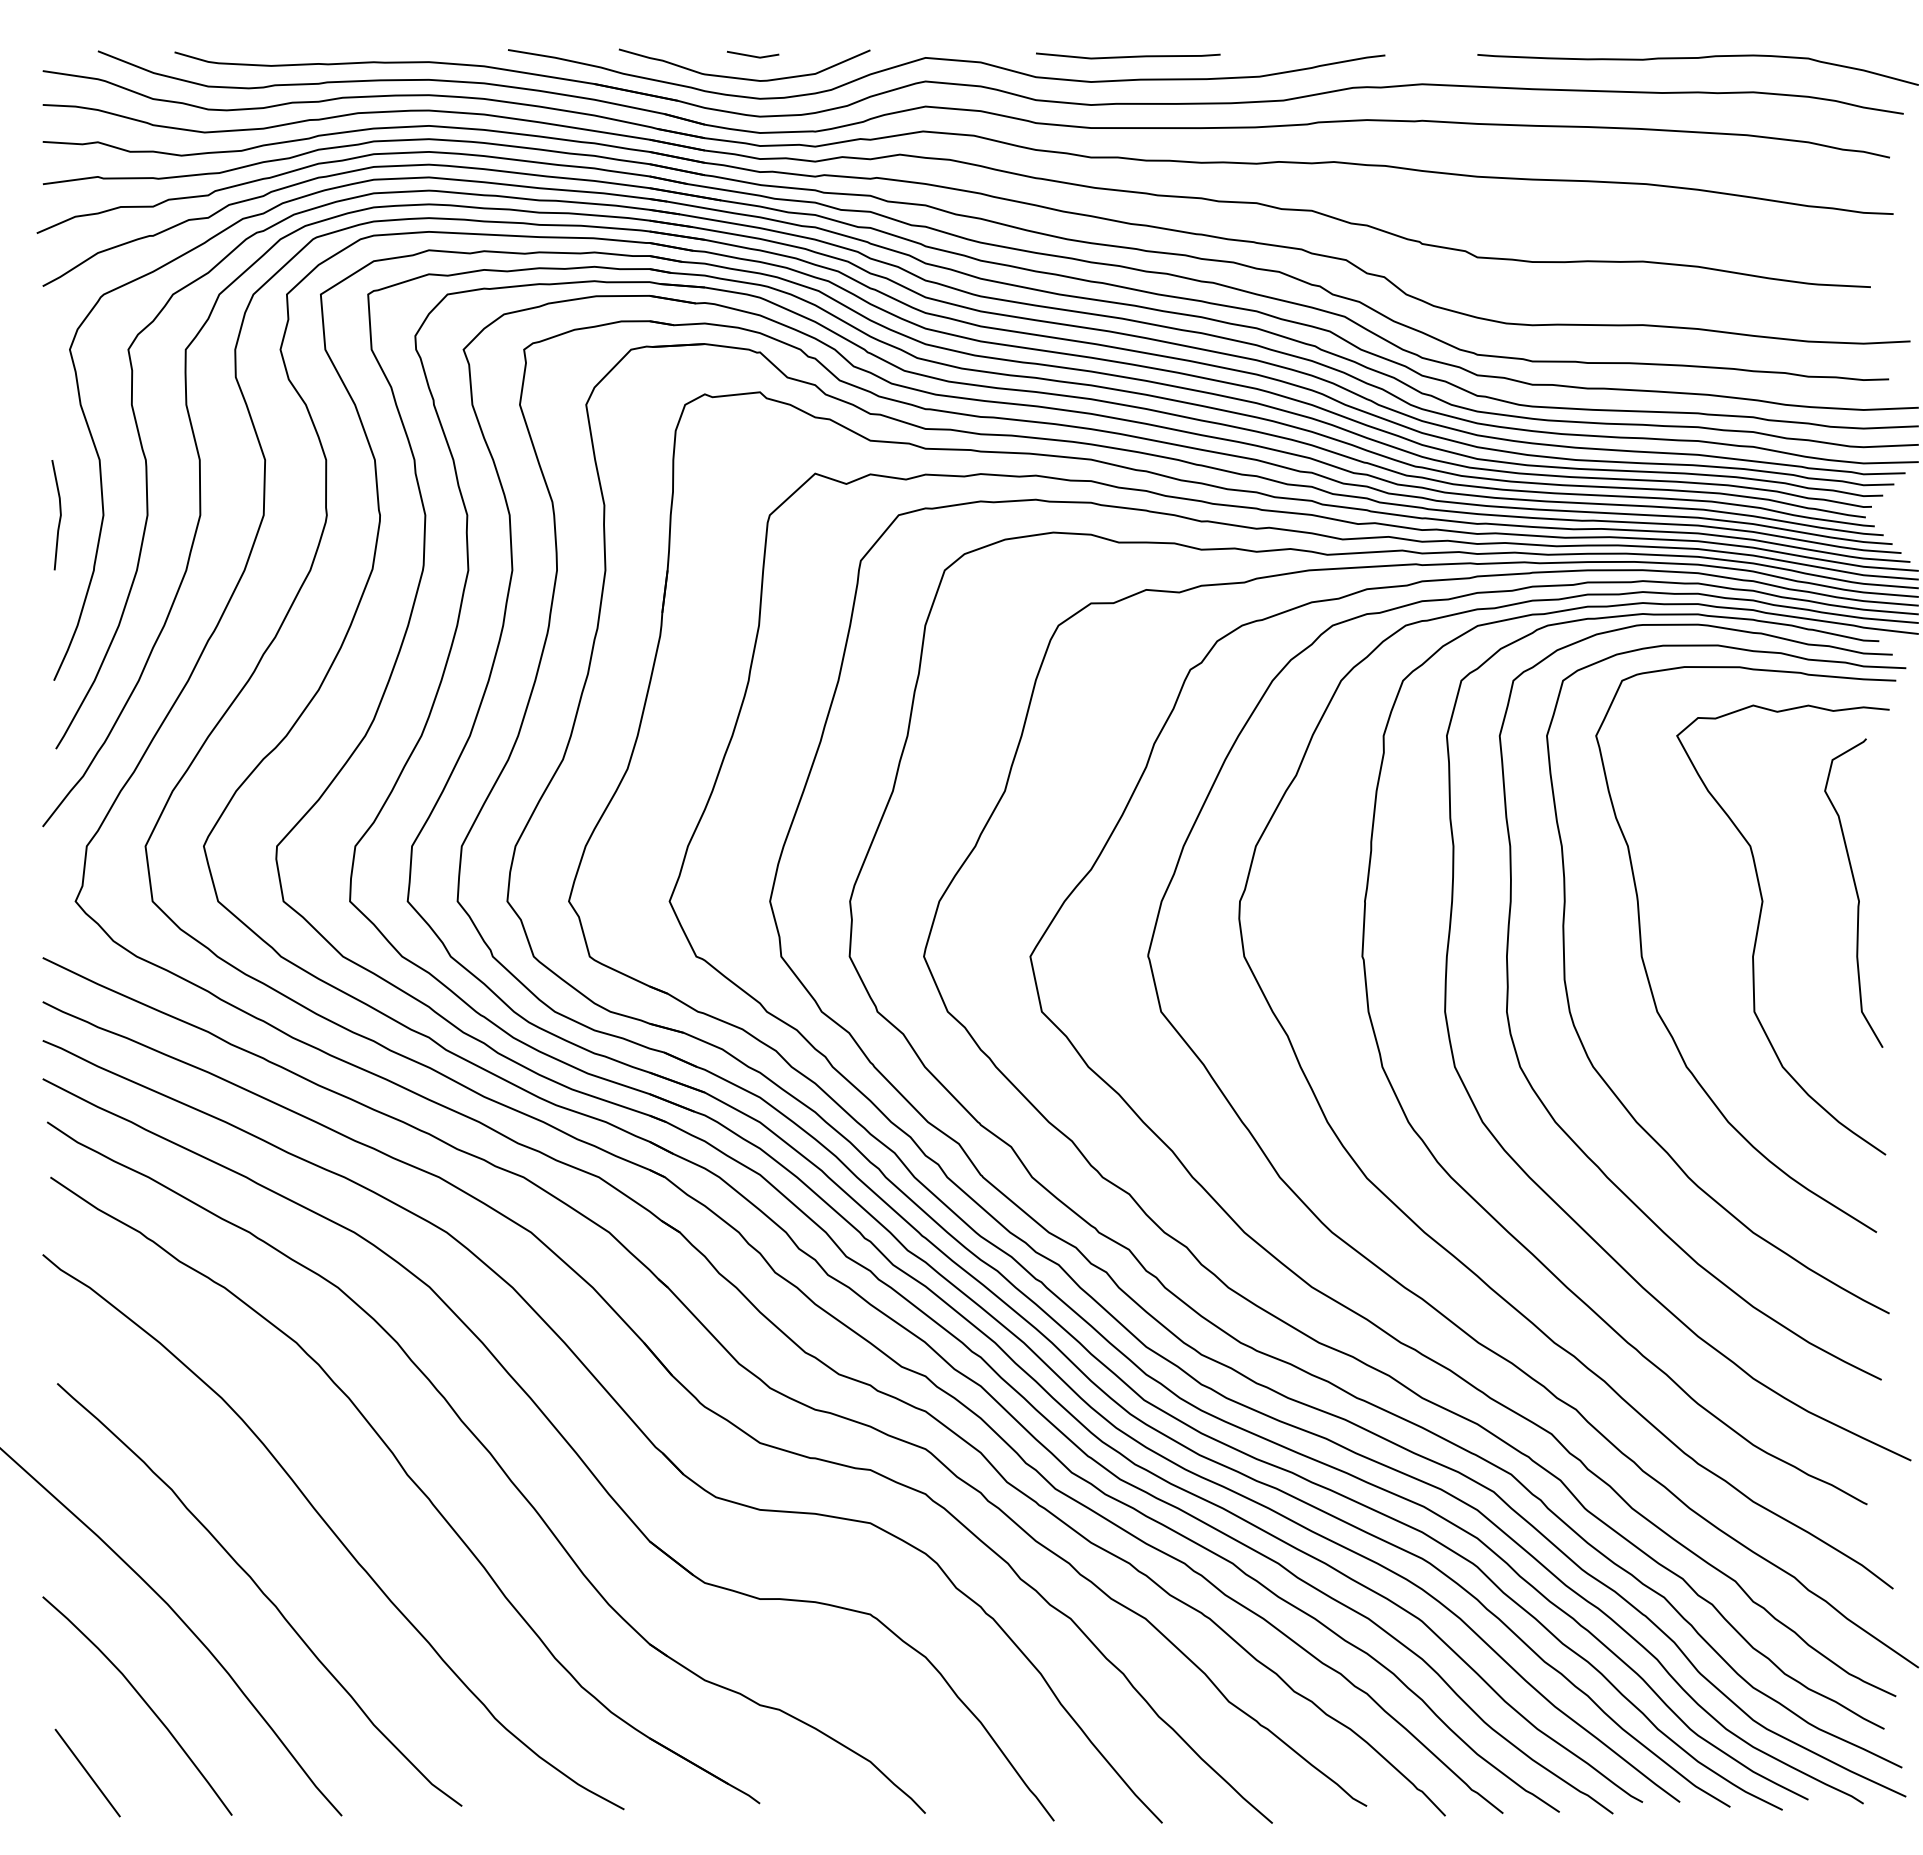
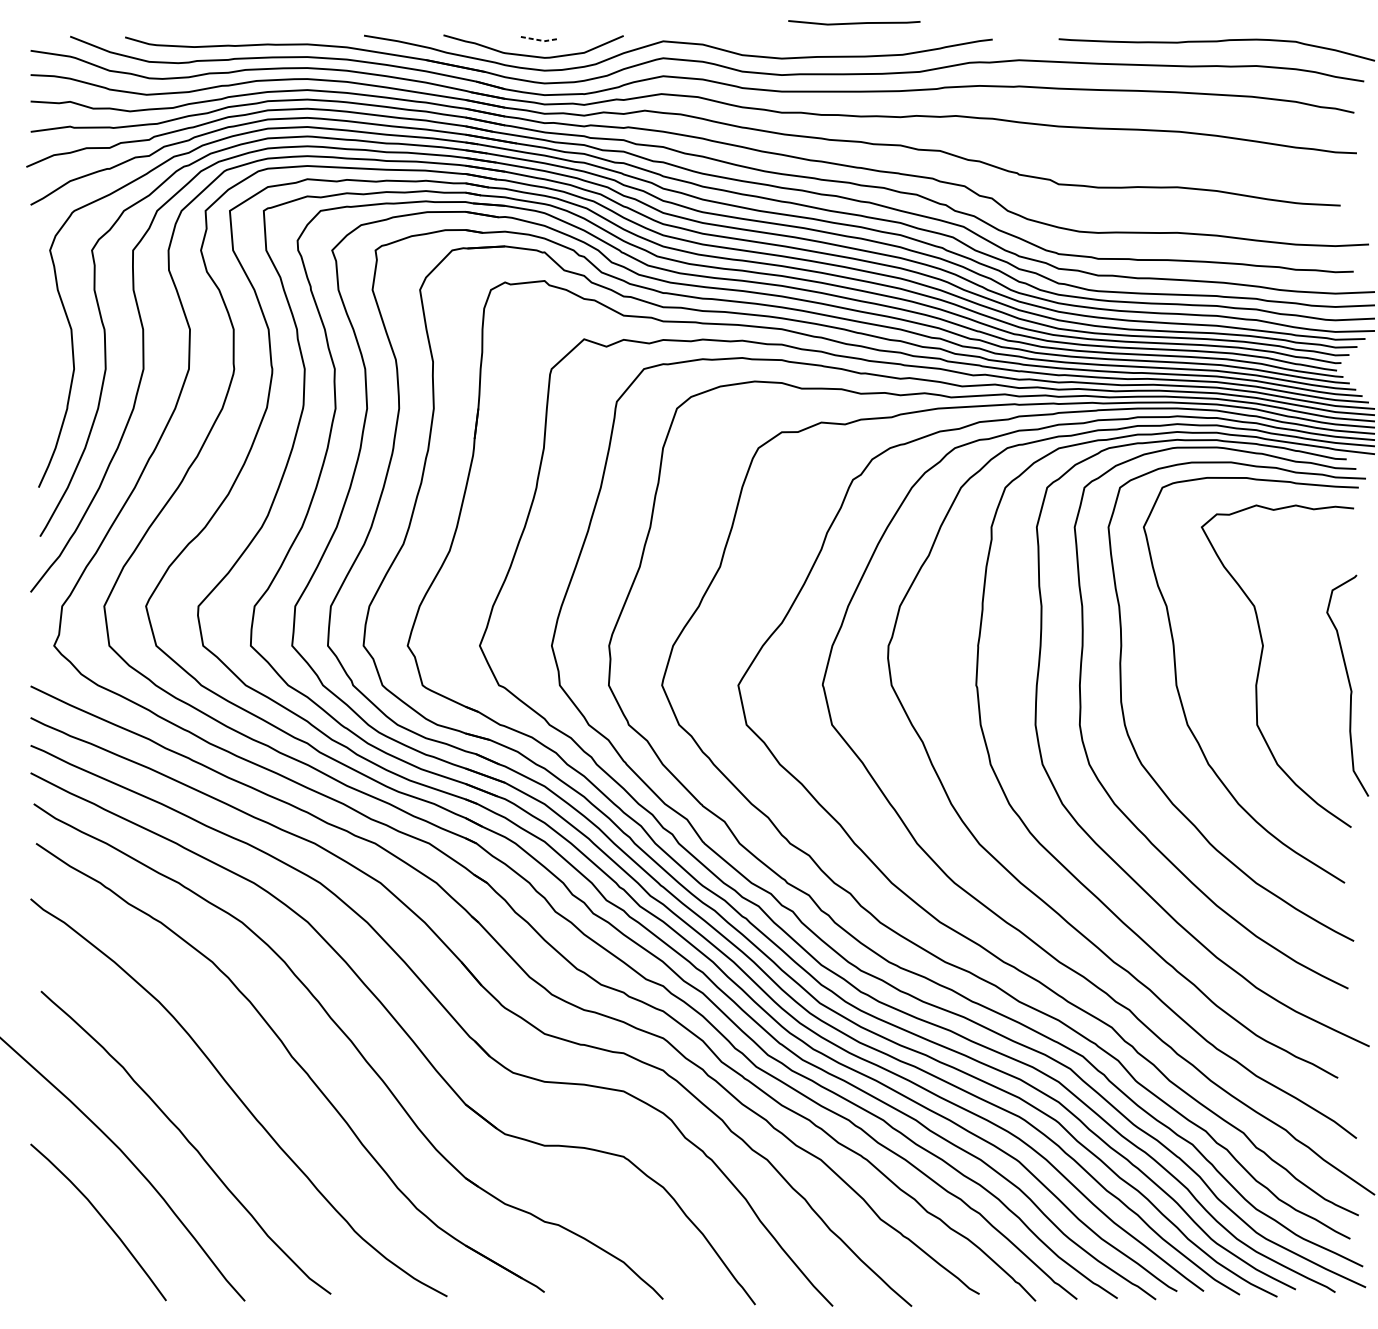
line: (754, 56) -> (540, 40), solid -> dashed
line: (1128, 56) -> (854, 23), moved
line: (59, 516) -> (42, 369), removed
curve: (1855, 891) -> (1348, 684), moved
line: (87, 1772) -> (62, 1270), removed

